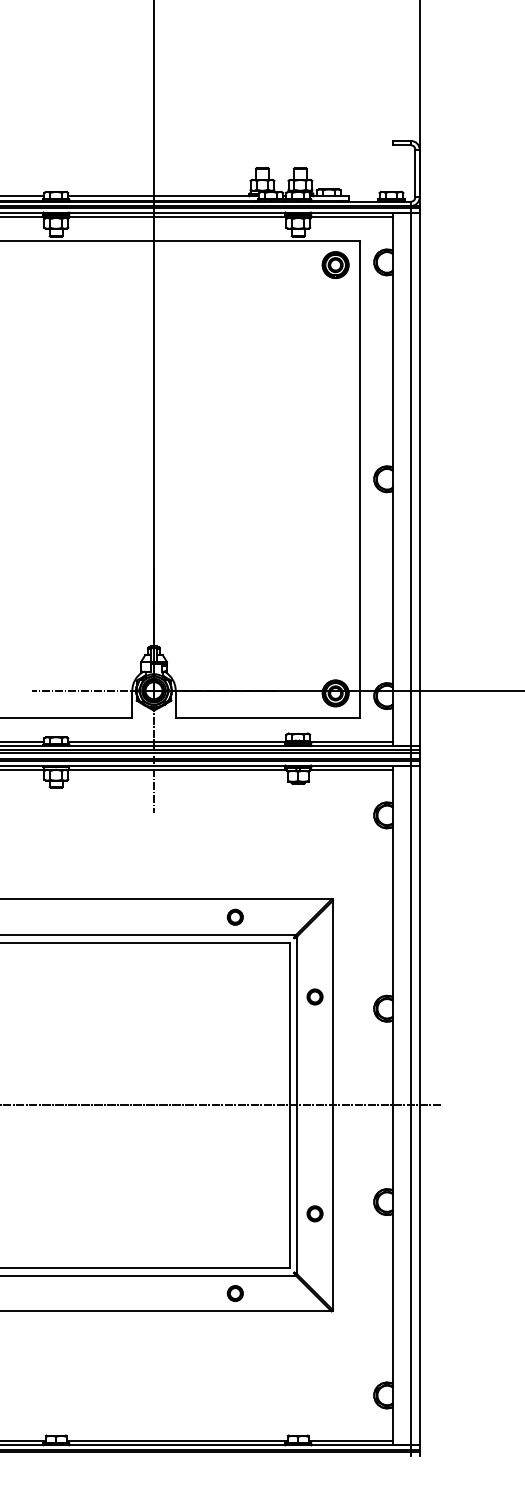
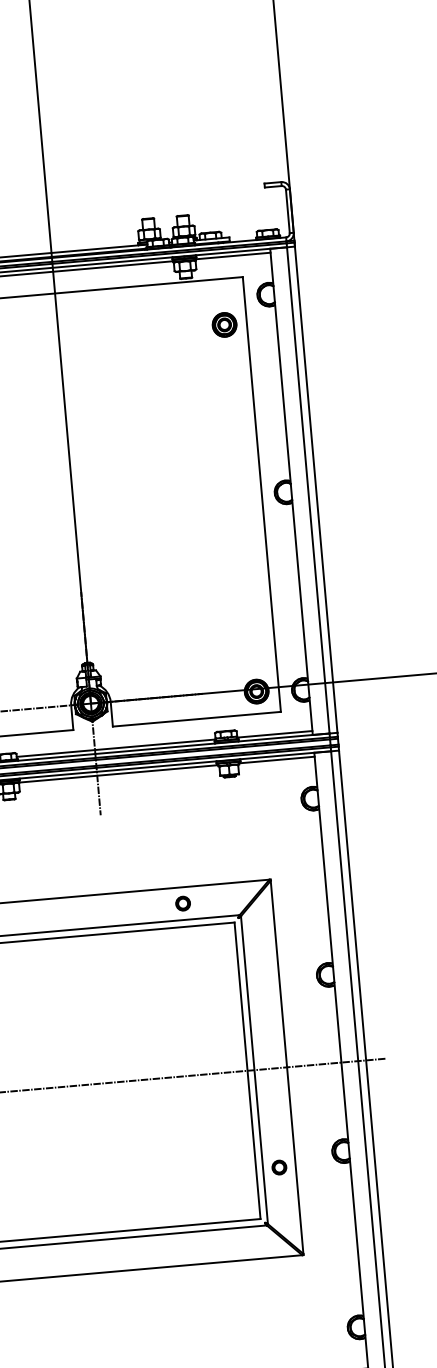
part: (335, 264) -> (224, 324), moved
part: (314, 996) -> (261, 969), removed
part: (234, 1293) -> (212, 1246), removed

